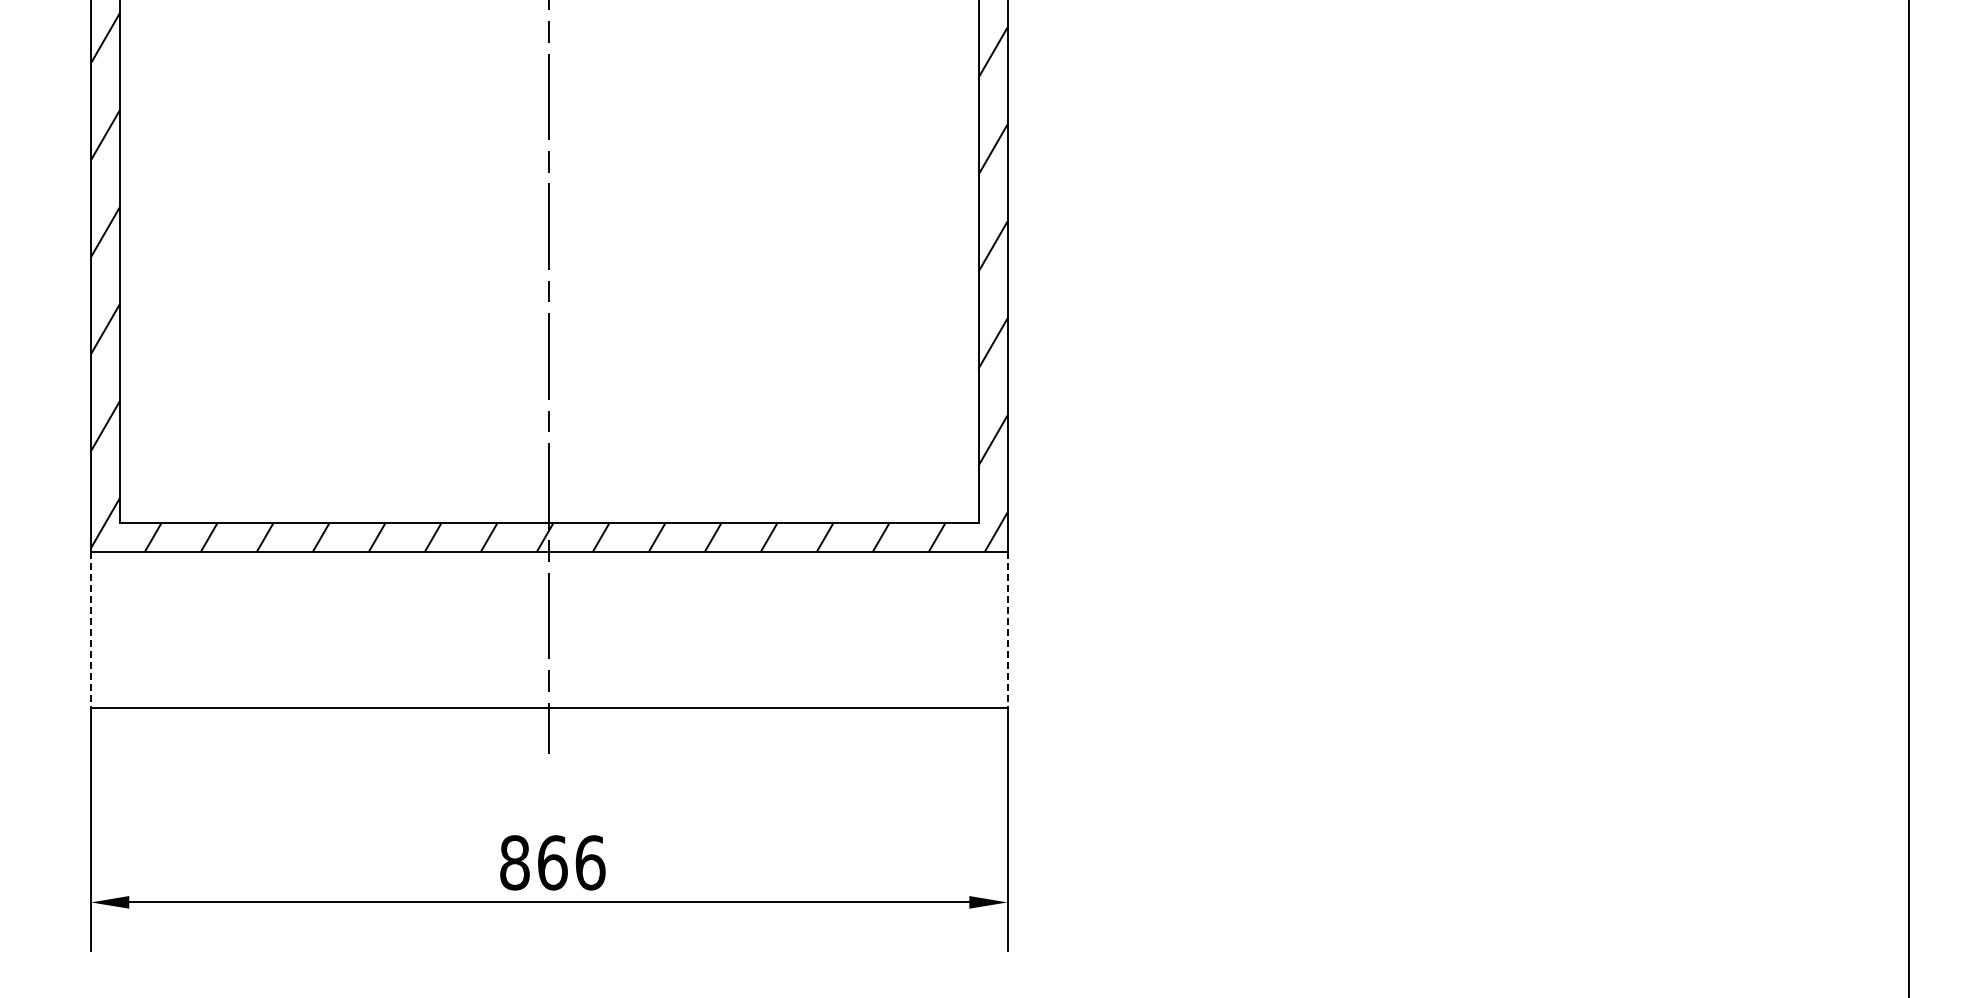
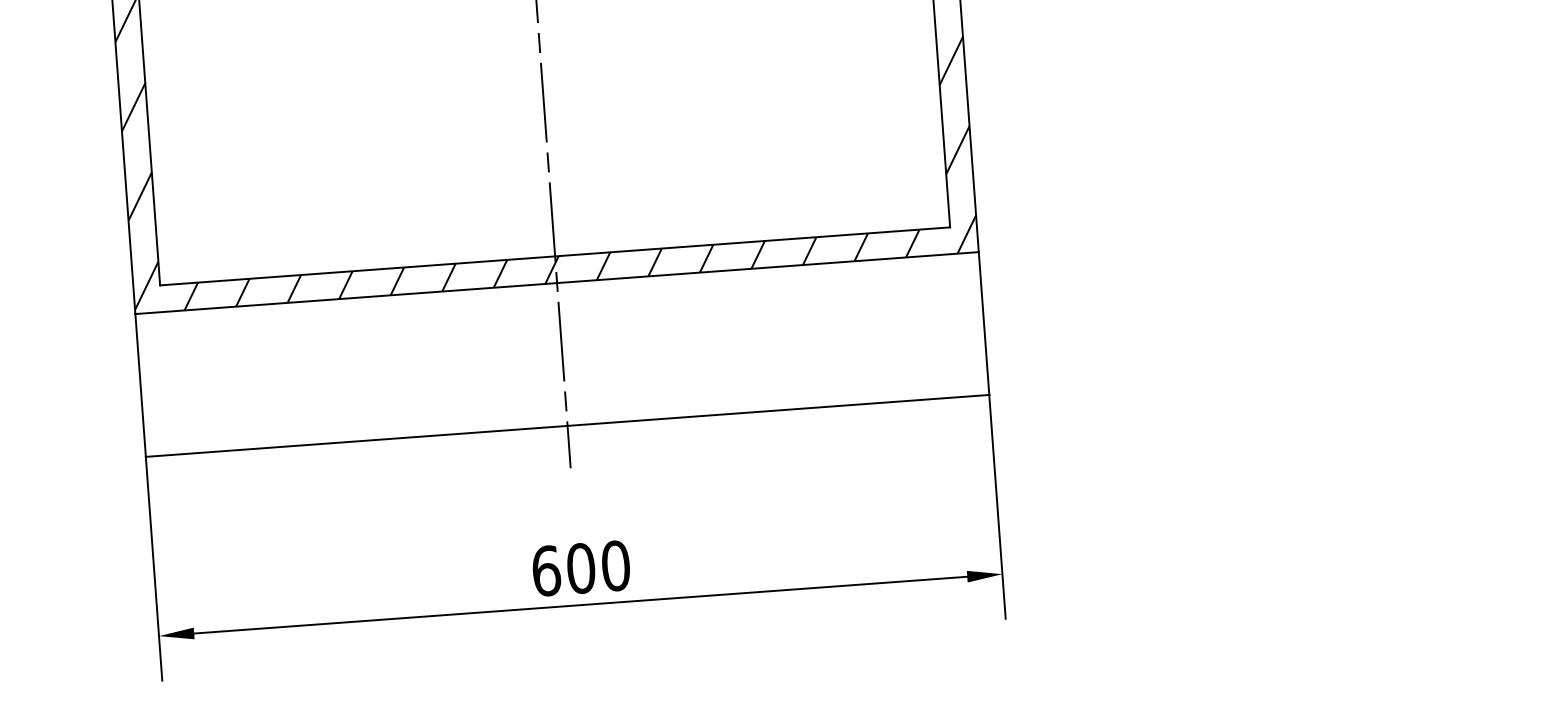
line: (91, 630) -> (141, 385), dashed -> solid
line: (1007, 630) -> (984, 323), dashed -> solid
text: (552, 862) -> (580, 568), 866 -> 600

